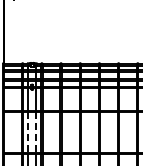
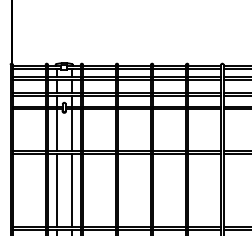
line: (28, 132) -> (57, 190), dashed -> solid
line: (36, 132) -> (72, 190), dashed -> solid

